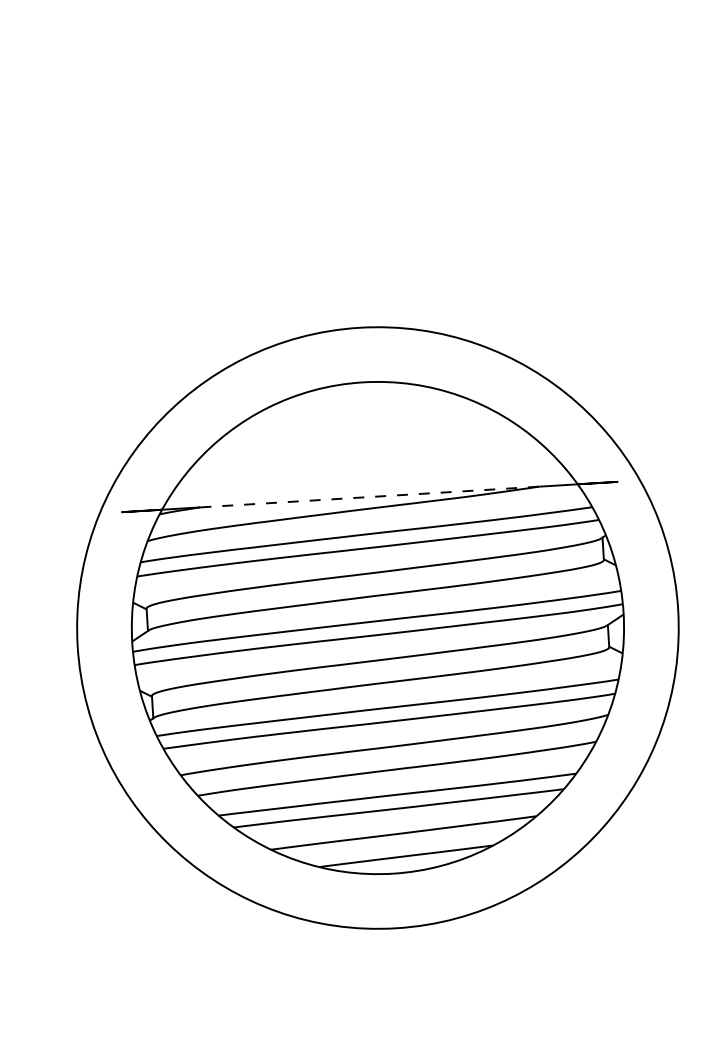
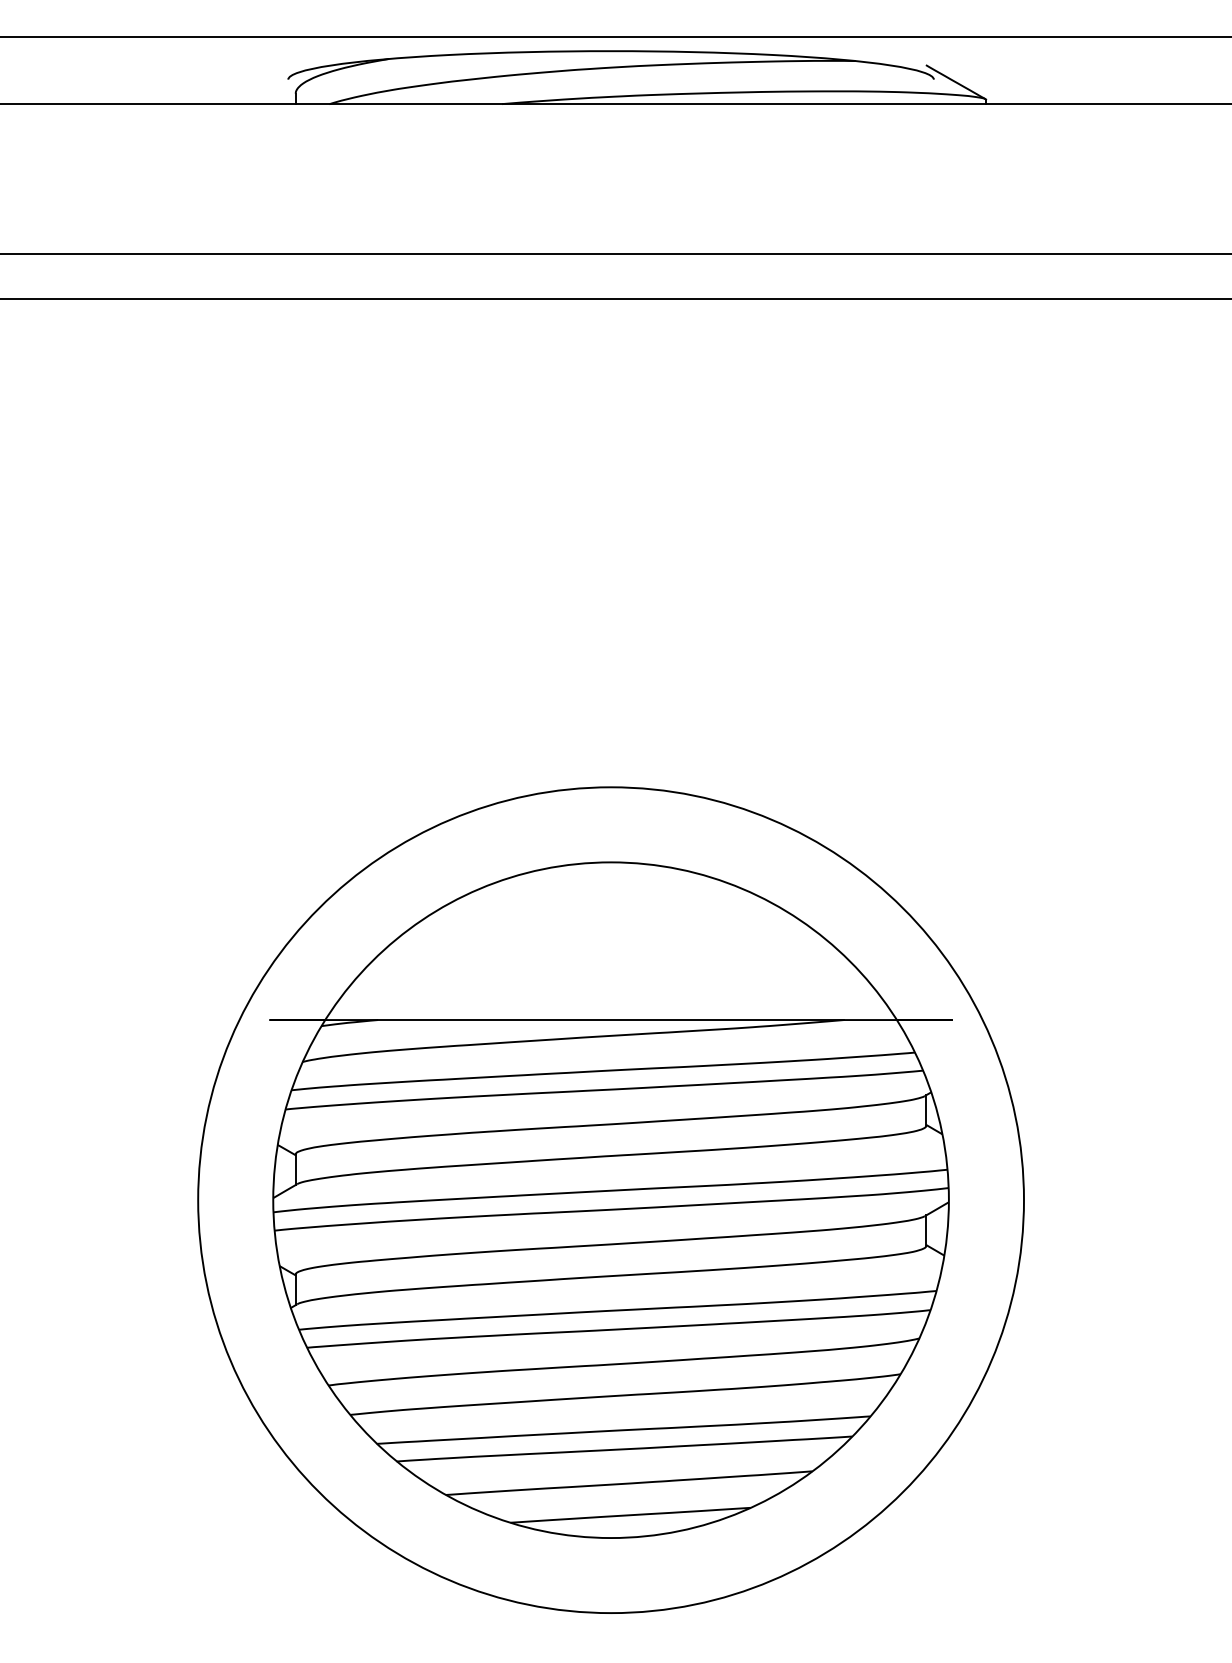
line: (370, 497) -> (611, 1020), dashed -> solid

